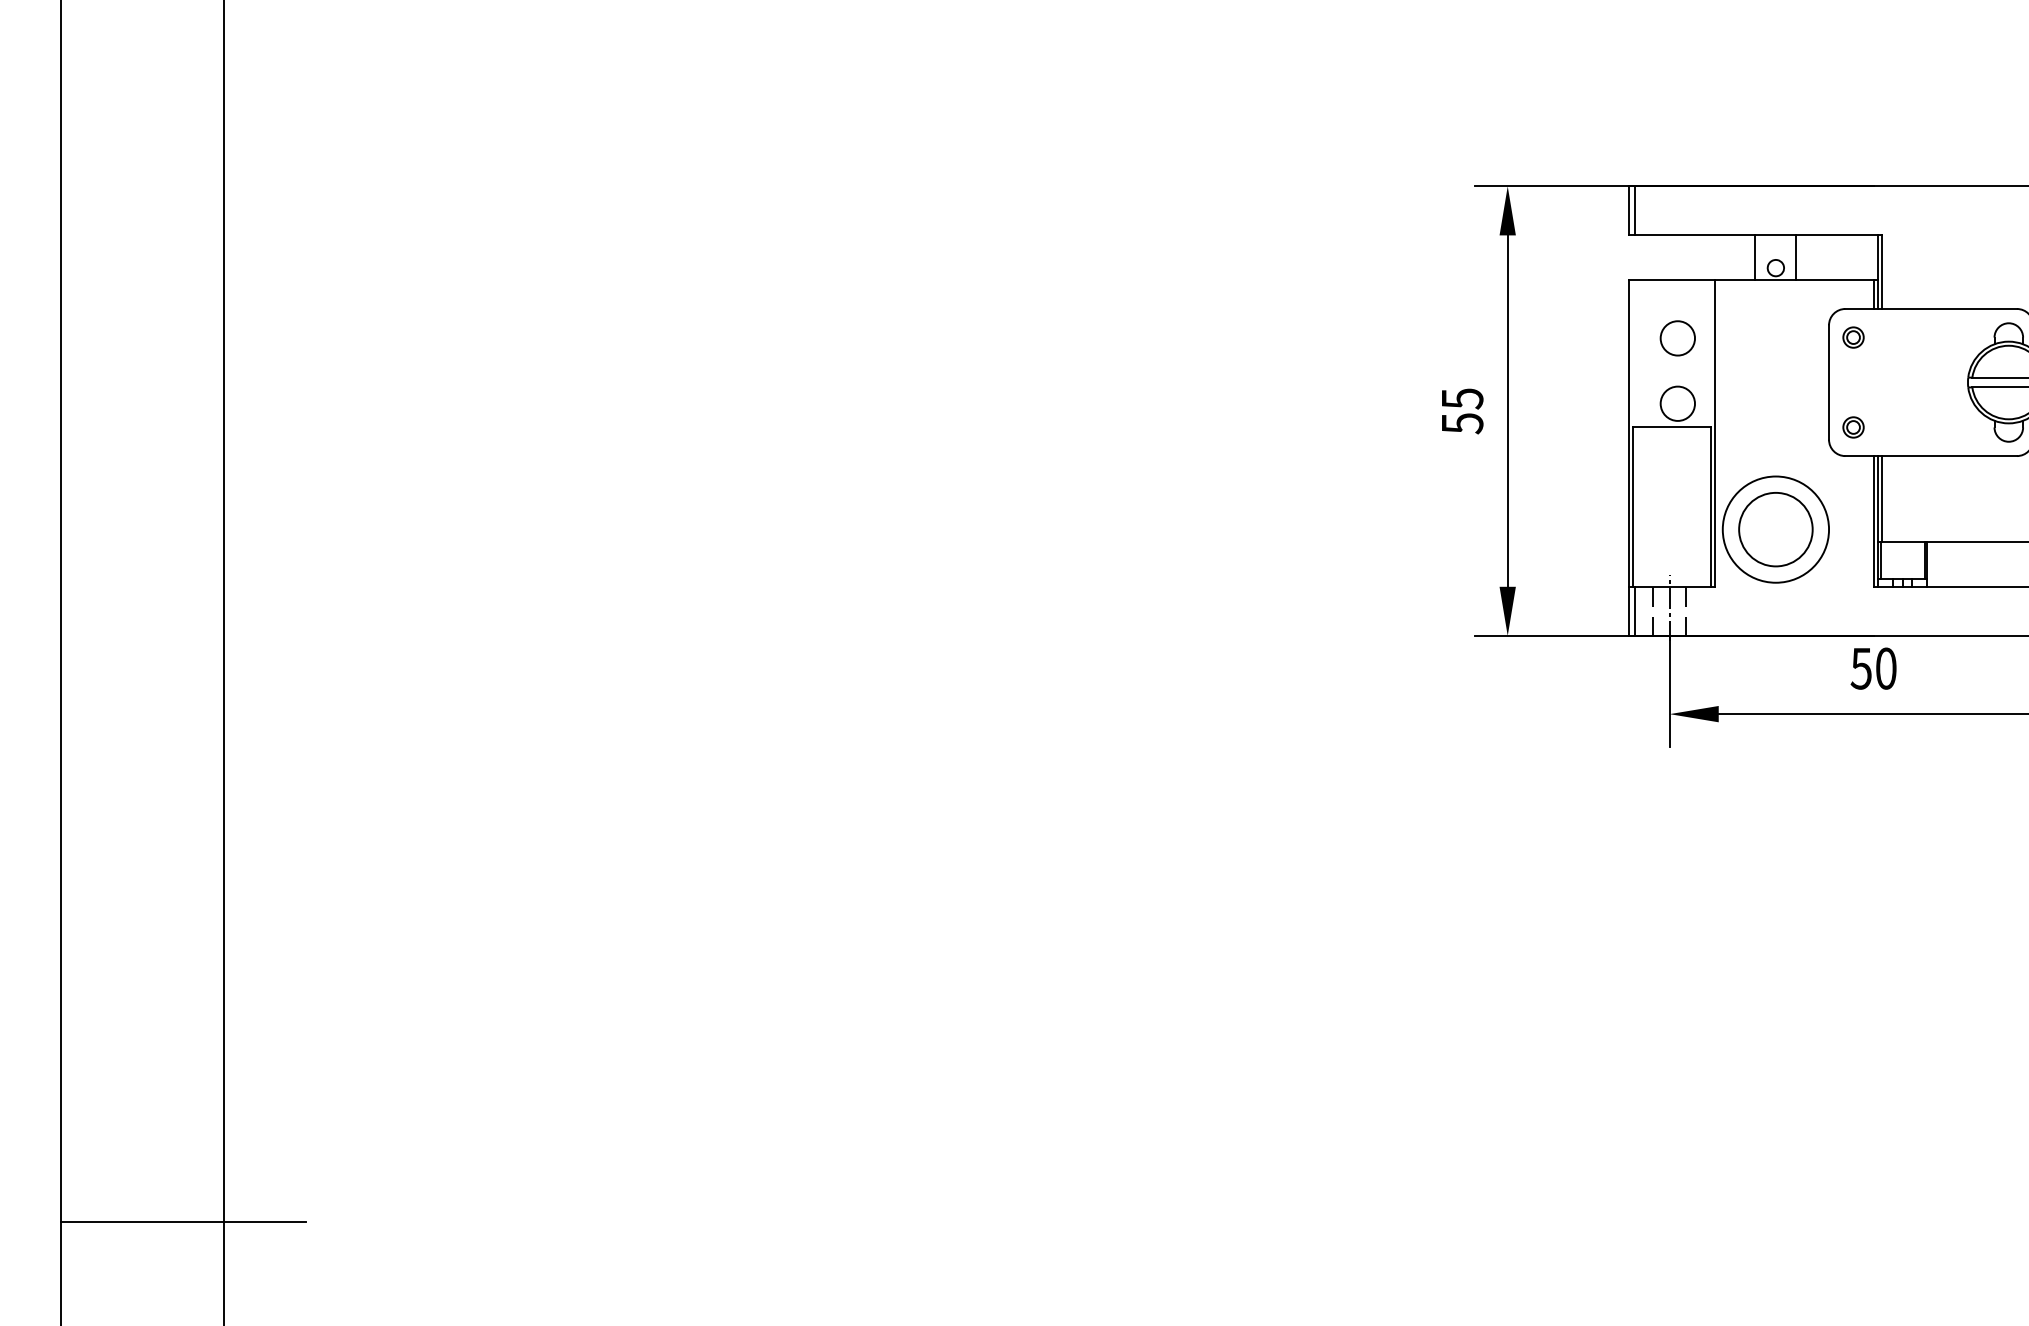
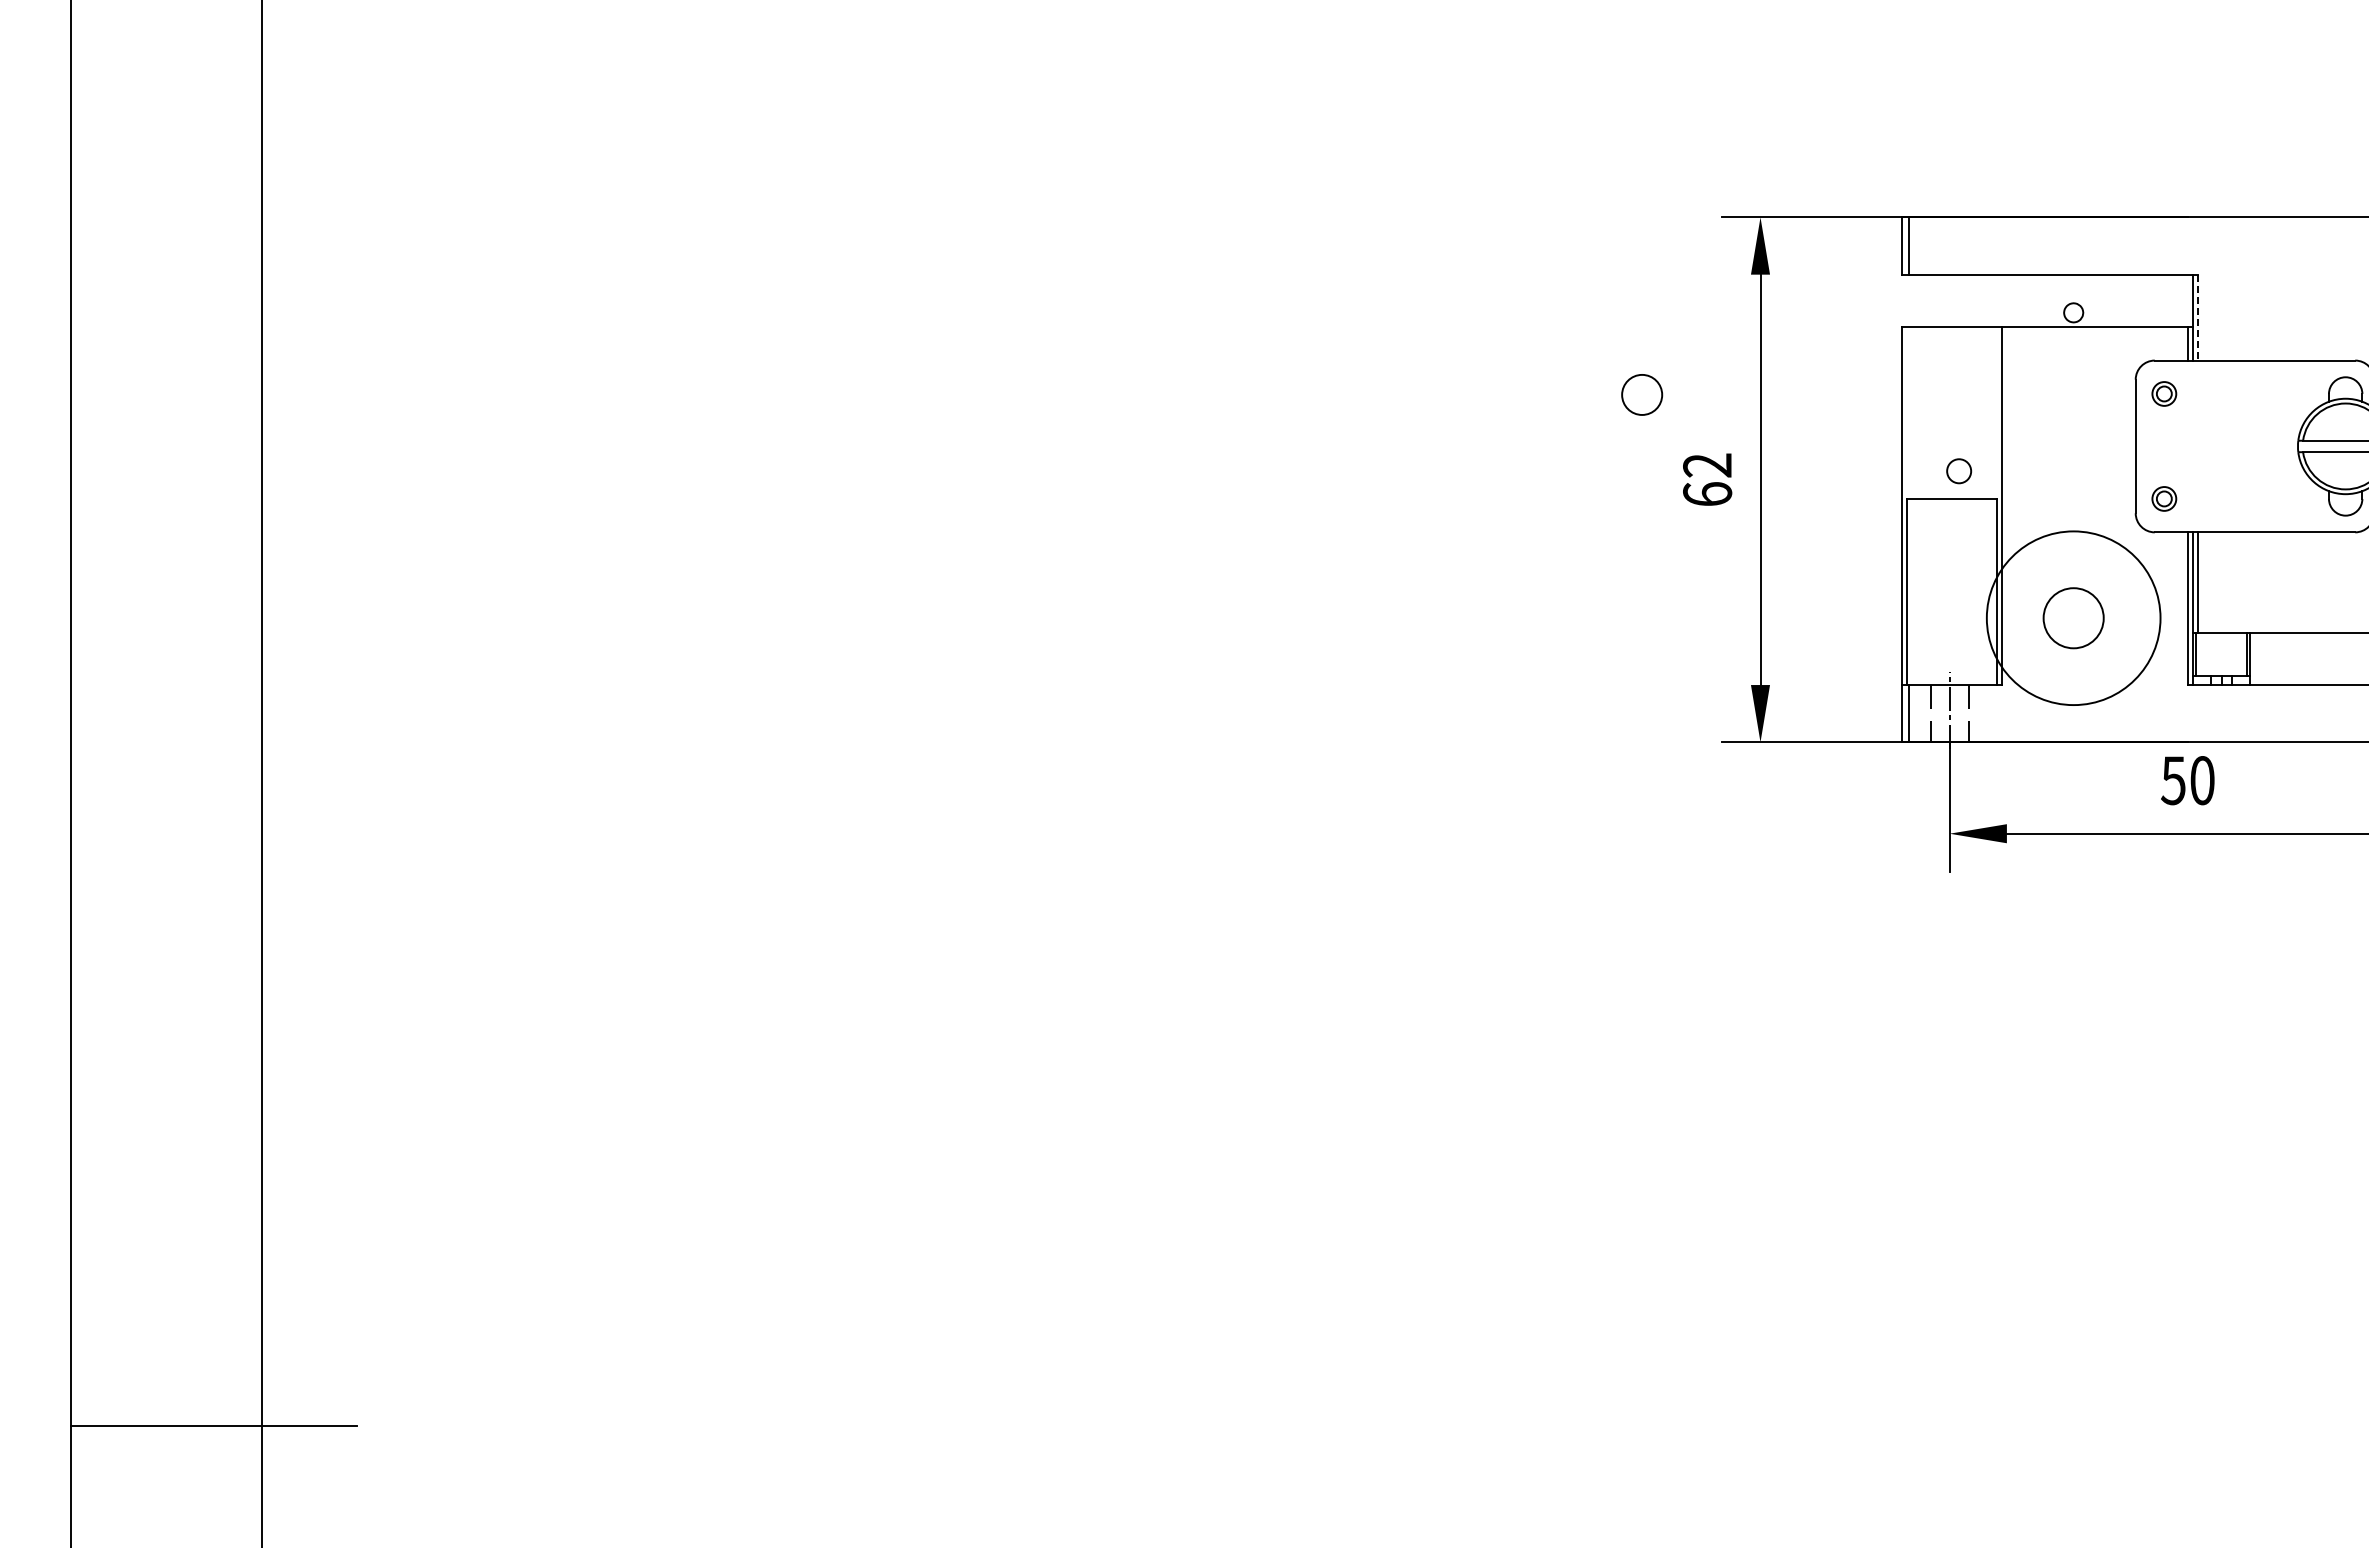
line: (1755, 257) -> (2049, 300), removed
line: (1796, 257) -> (2097, 300), removed
line: (1881, 272) -> (2197, 317), solid -> dashed
circle: (1678, 338) -> (1642, 394), moved
circle: (1678, 403) -> (1959, 471), size x0.6
text: (1462, 410) -> (1707, 479), 55 -> 62
circle: (1775, 529) -> (2073, 618), size x0.7
circle: (1775, 529) -> (2073, 618), size x1.4

